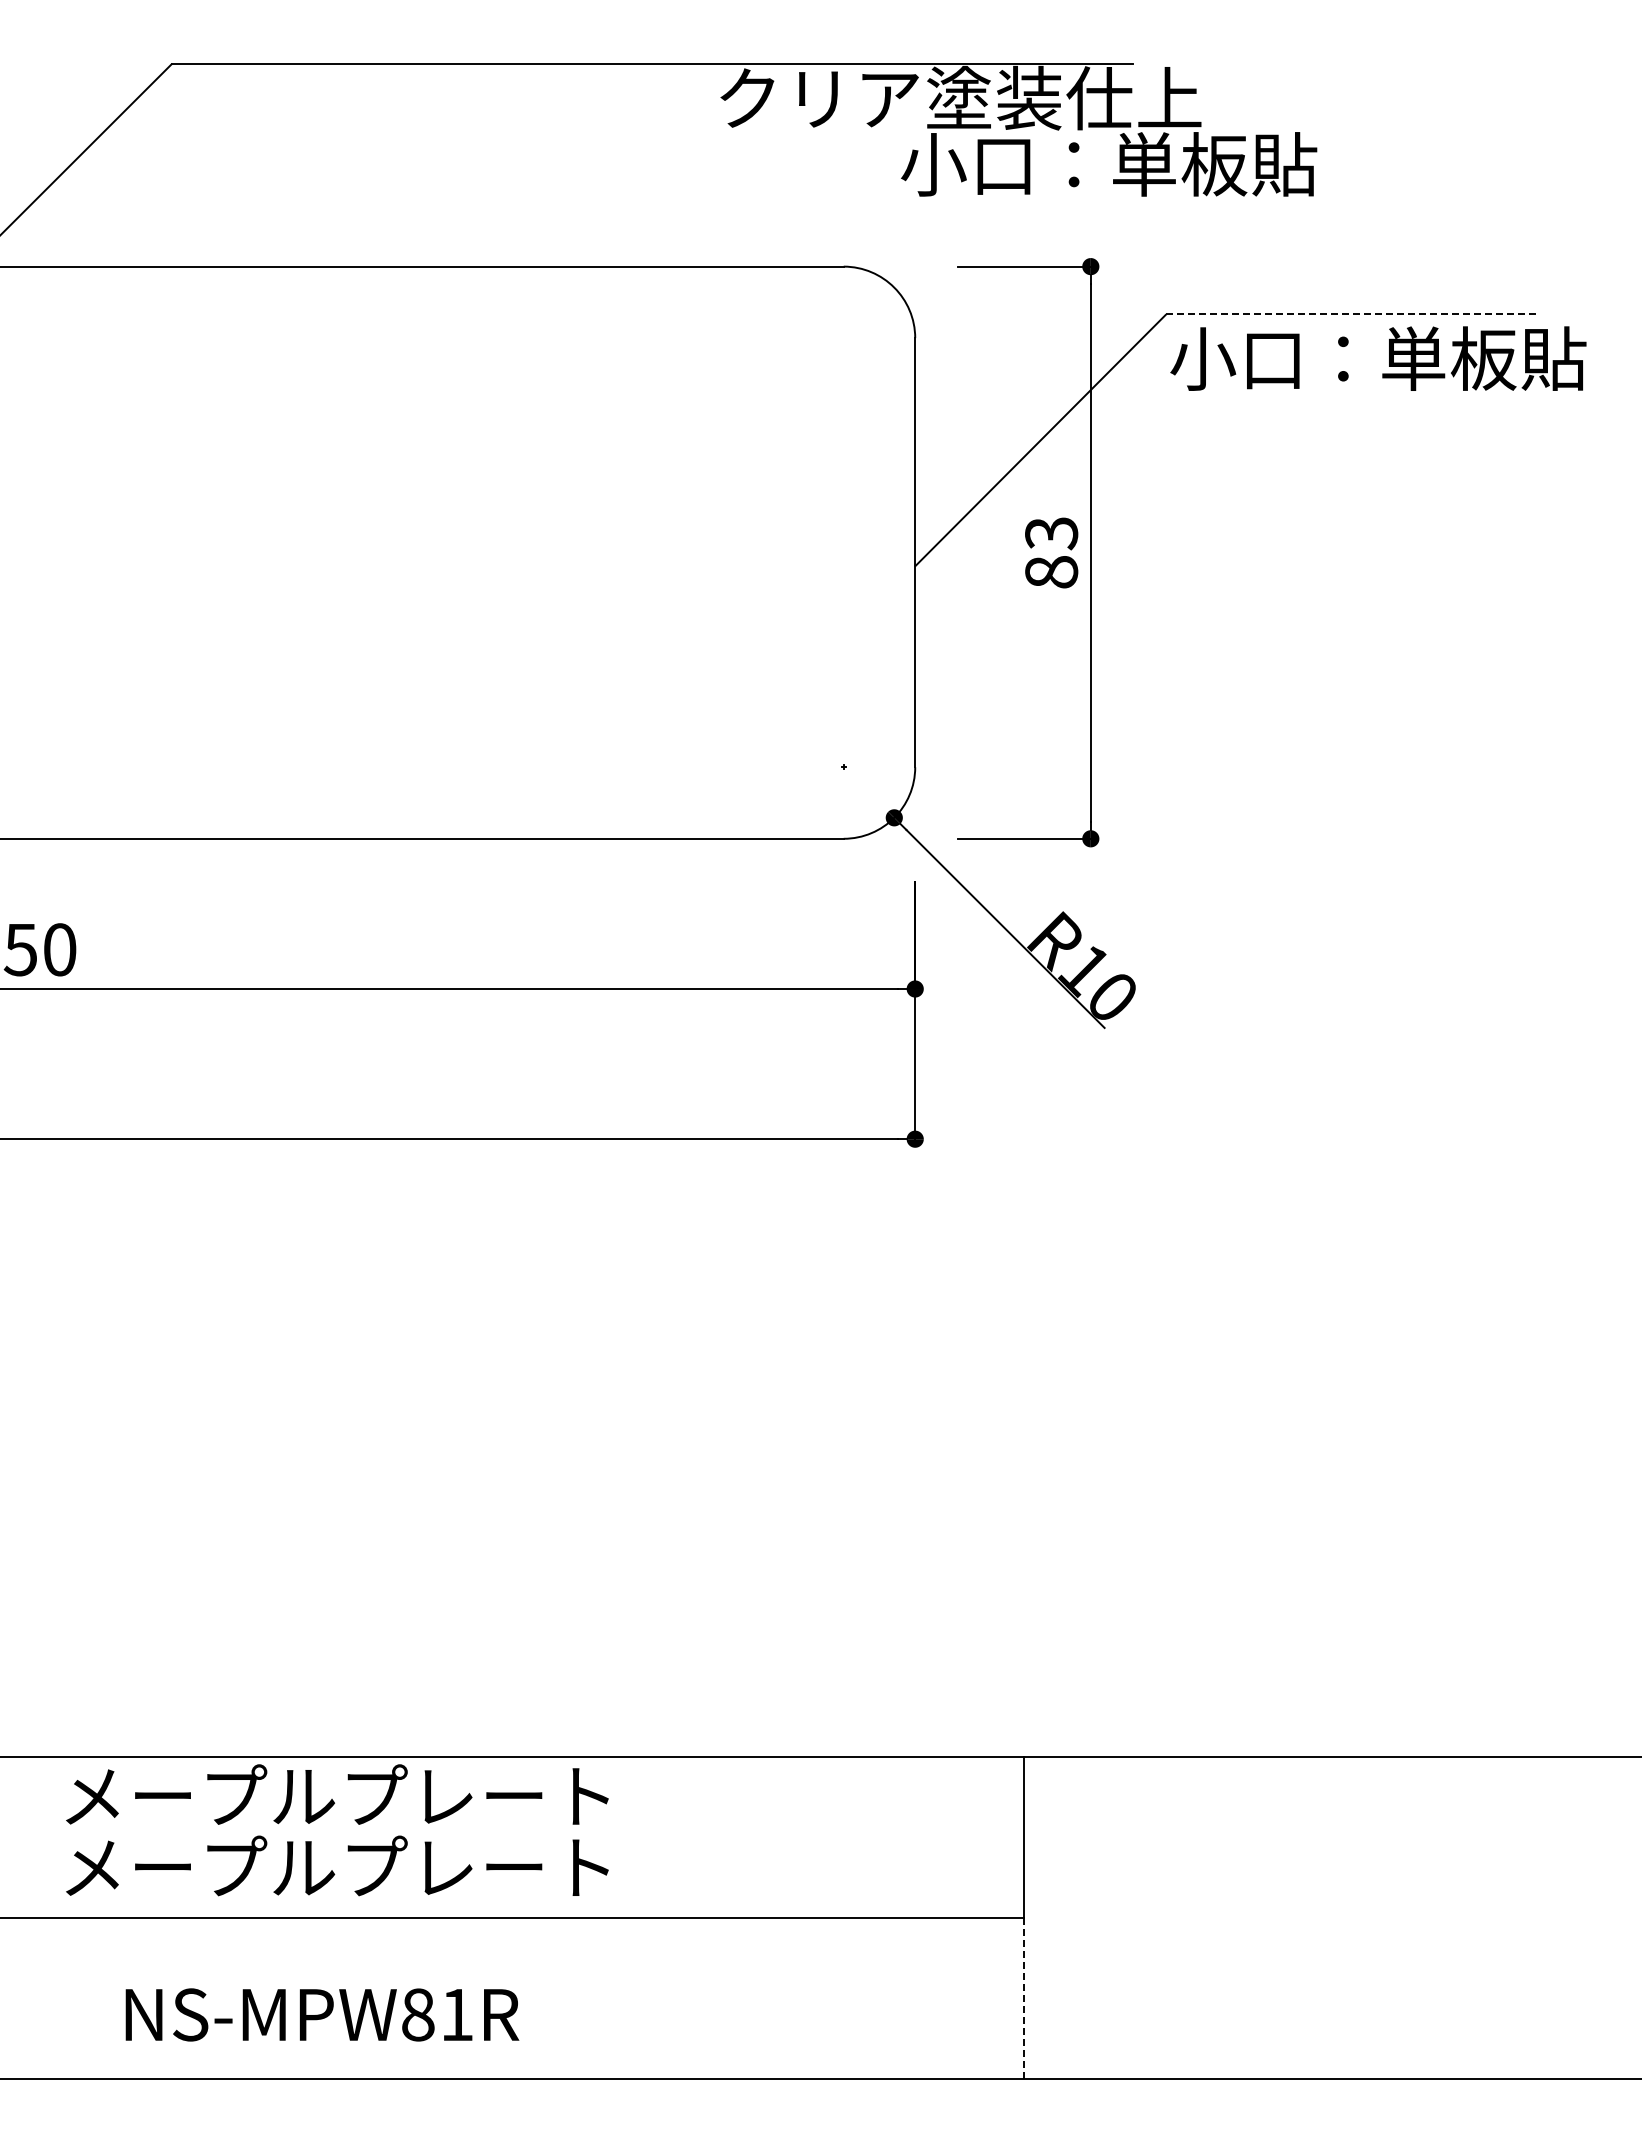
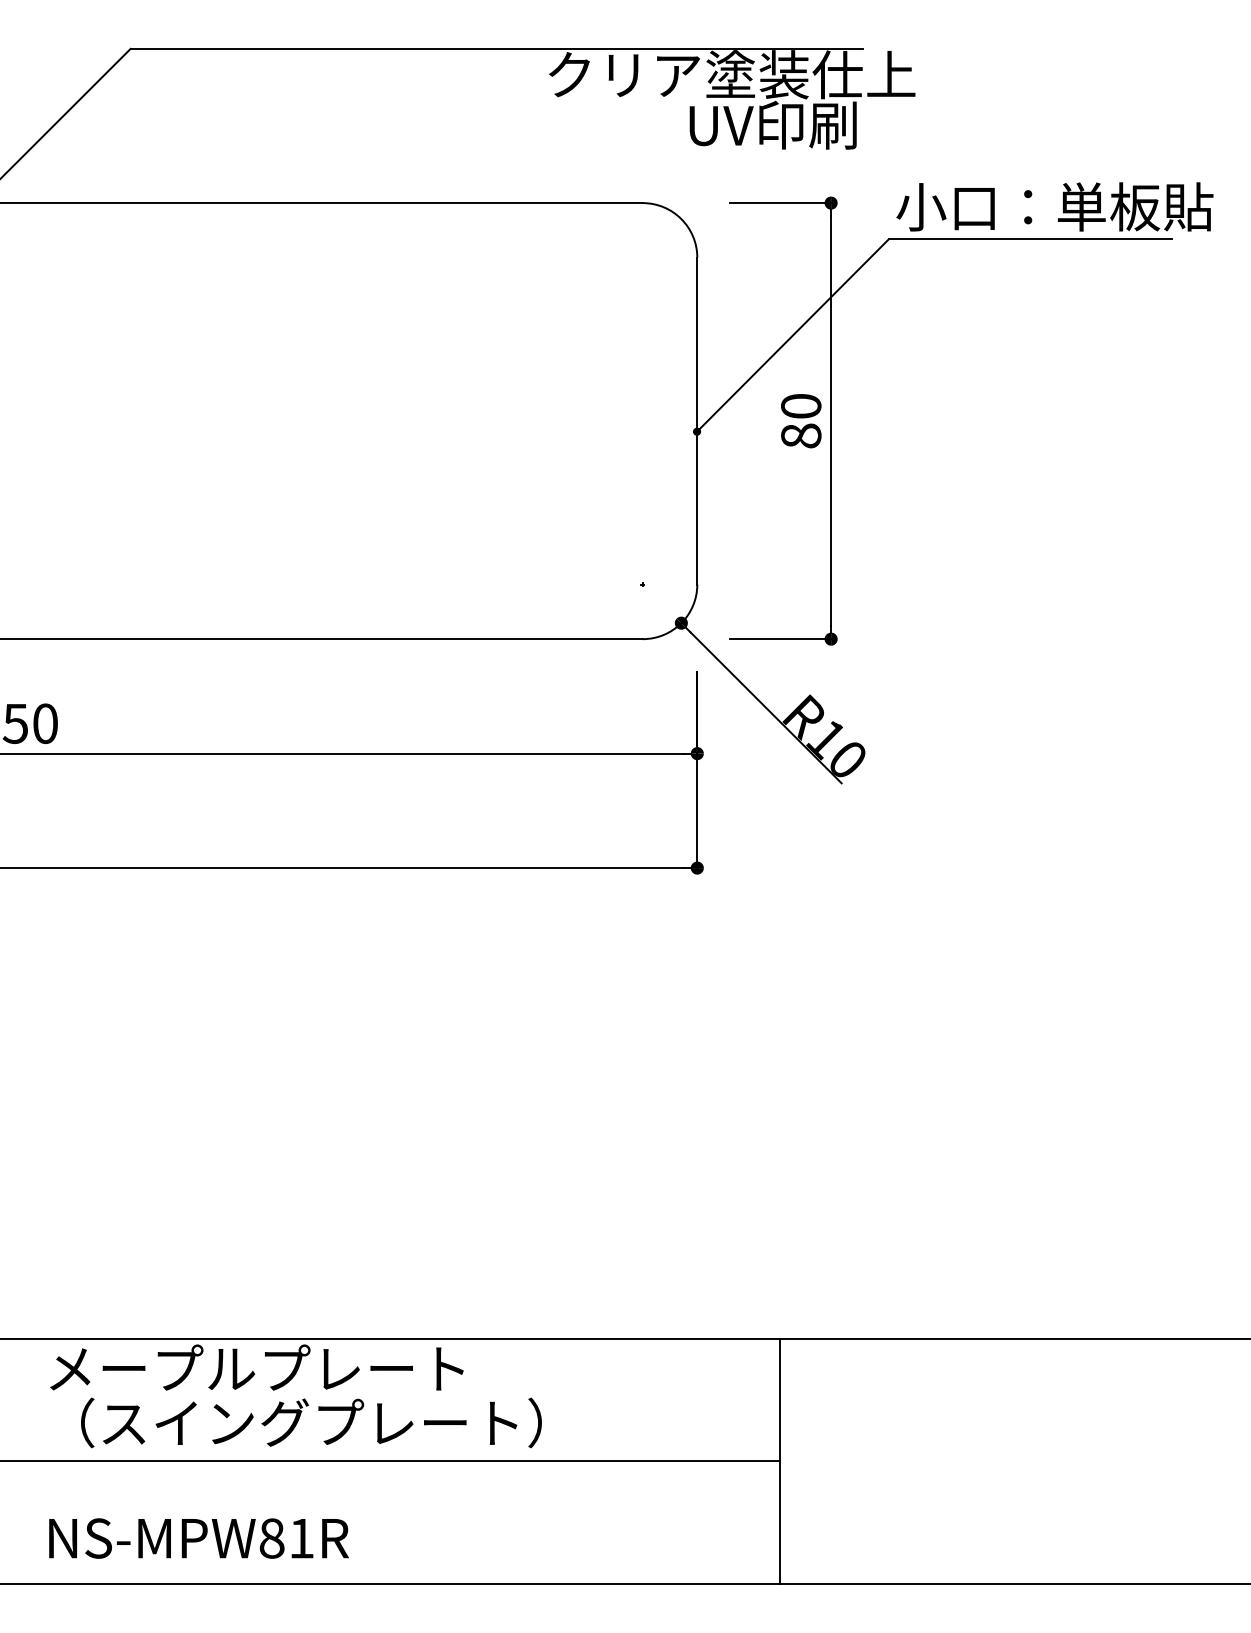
text: (1109, 164) -> (845, 125), 小口：単板貼 -> UV印刷
line: (1352, 314) -> (1030, 239), dashed -> solid
text: (1378, 358) -> (1054, 206), moved
text: (1051, 533) -> (801, 406), 83 -> 80
fill: (914, 566) -> (696, 431), added
text: (388, 1867) -> (295, 1423), メープルプレート -> （スイングプレート）
line: (1024, 1998) -> (780, 1522), dashed -> solid
text: (322, 2014) -> (199, 1538), moved

